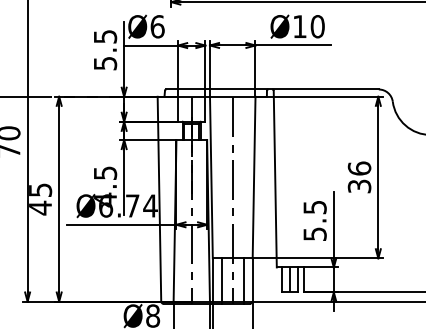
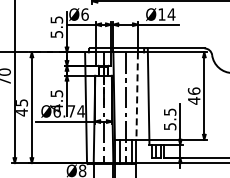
text: (317, 26) -> (171, 14), Ø10 -> Ø14
line: (254, 178) -> (137, 96), solid -> dashed
text: (358, 185) -> (193, 100), 36 -> 46

